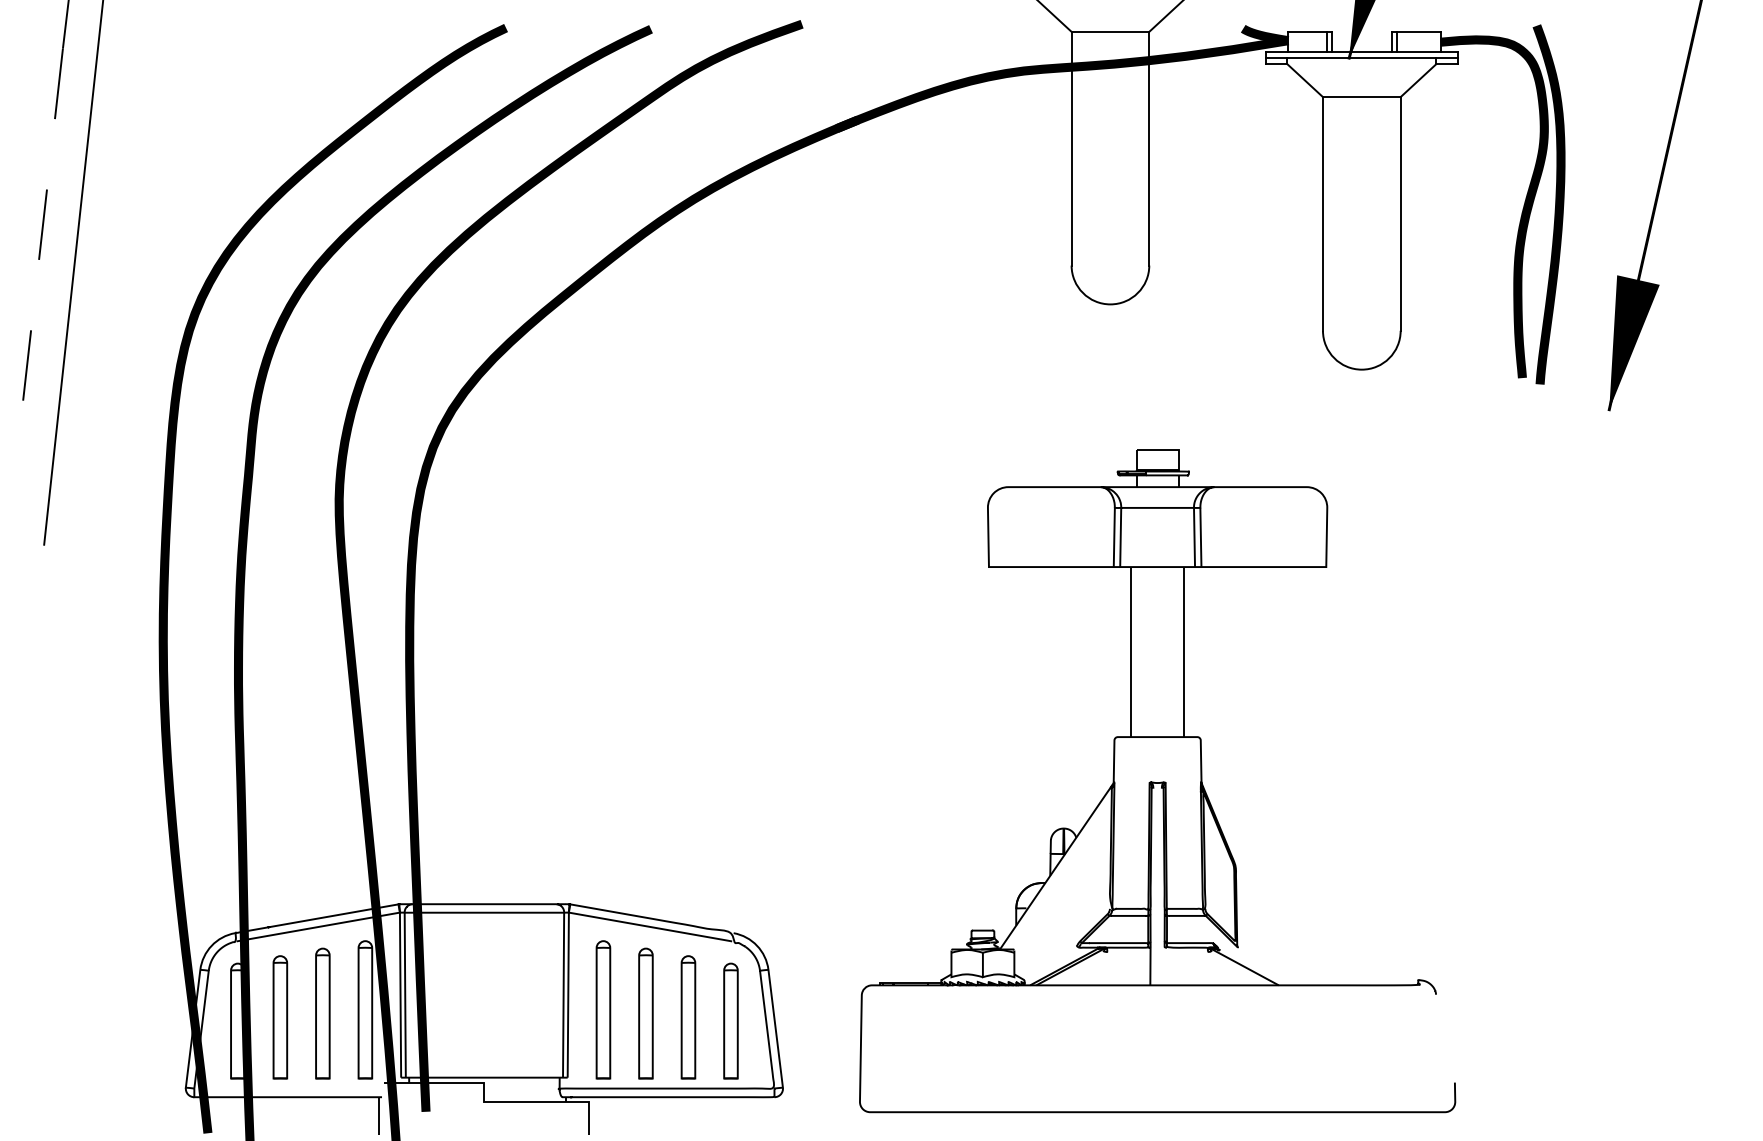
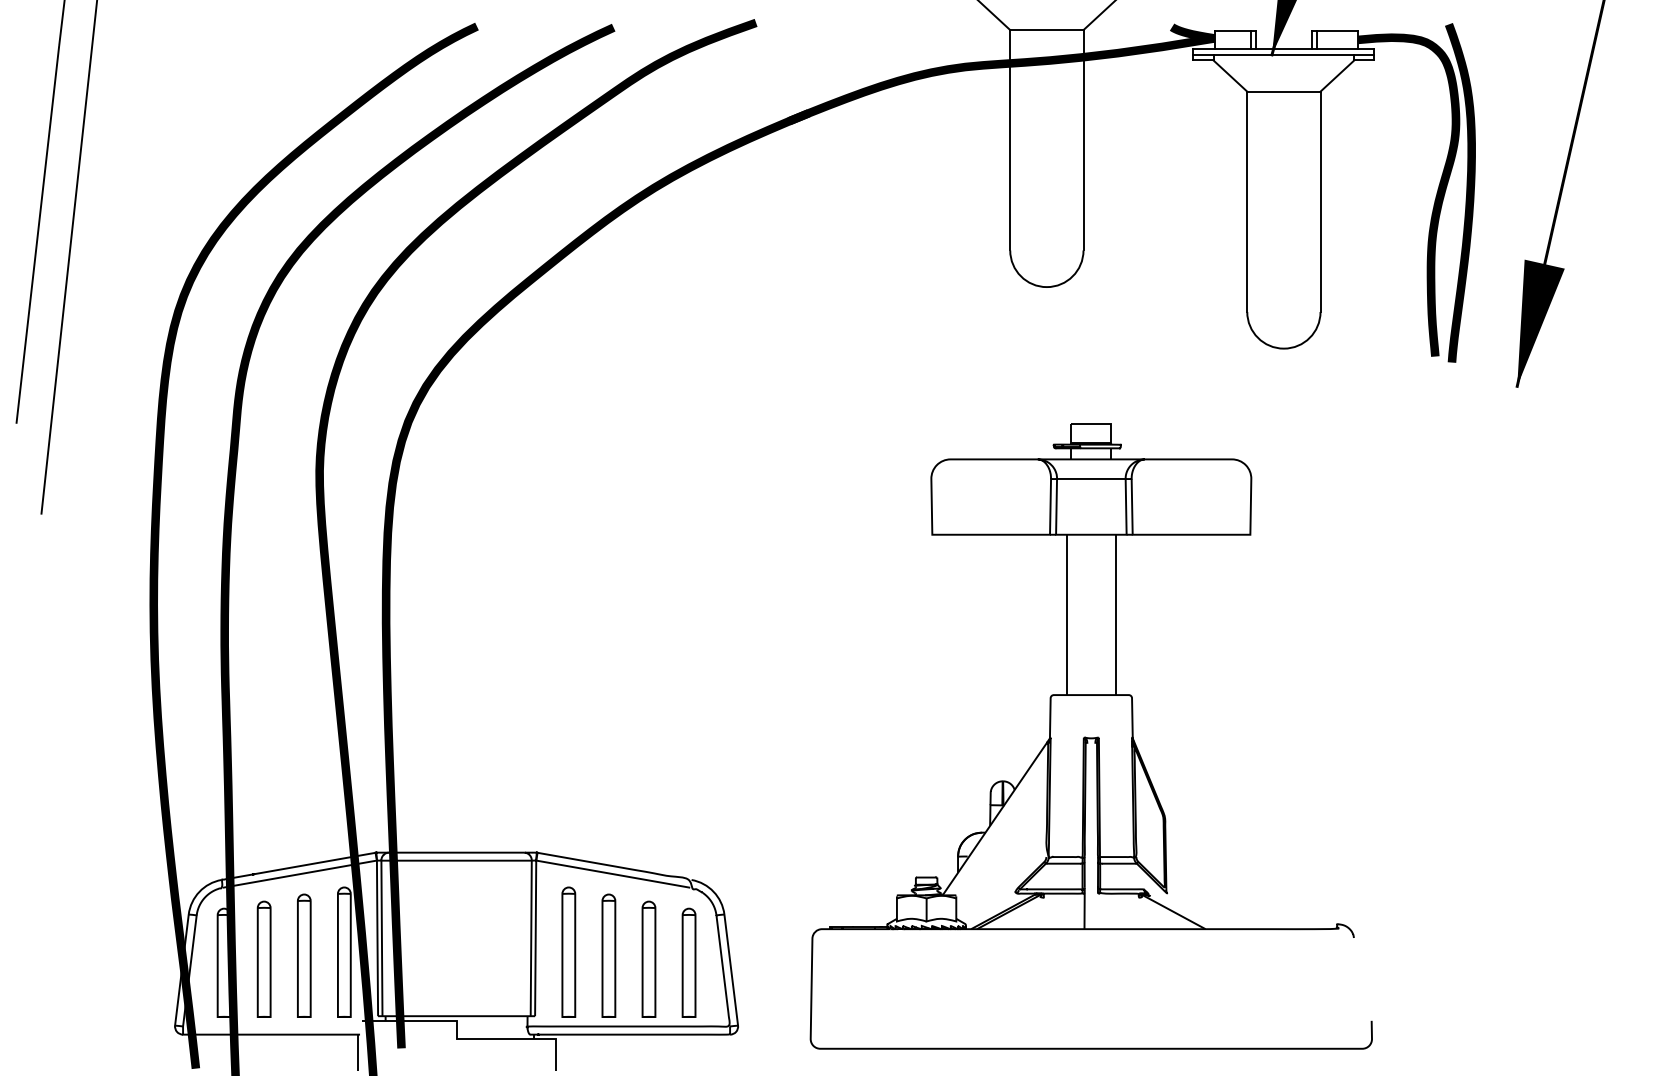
line: (40, 249) -> (38, 235), dashed -> solid

